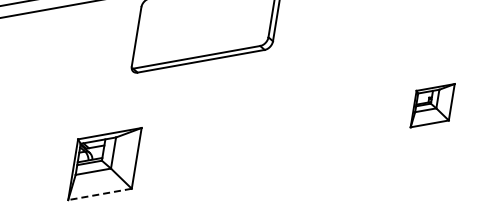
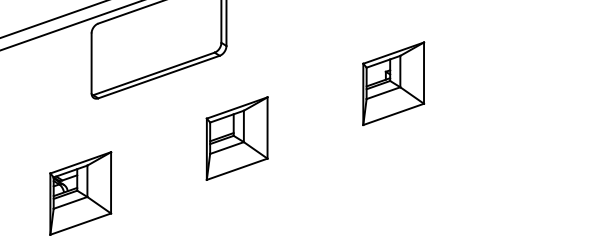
part: (432, 105) -> (393, 83), size x1.67
part: (268, 134) -> (236, 138), added
line: (99, 194) -> (80, 224), dashed -> solid

